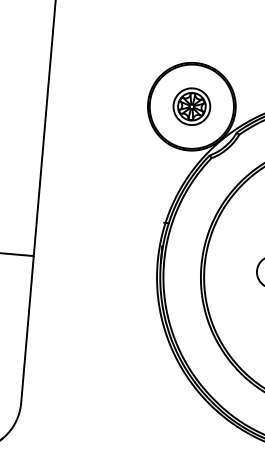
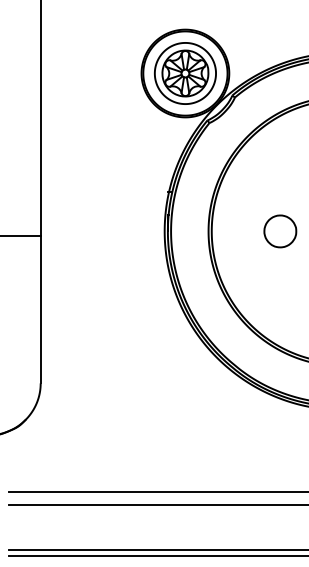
part: (191, 106) -> (185, 73), size x1.67

